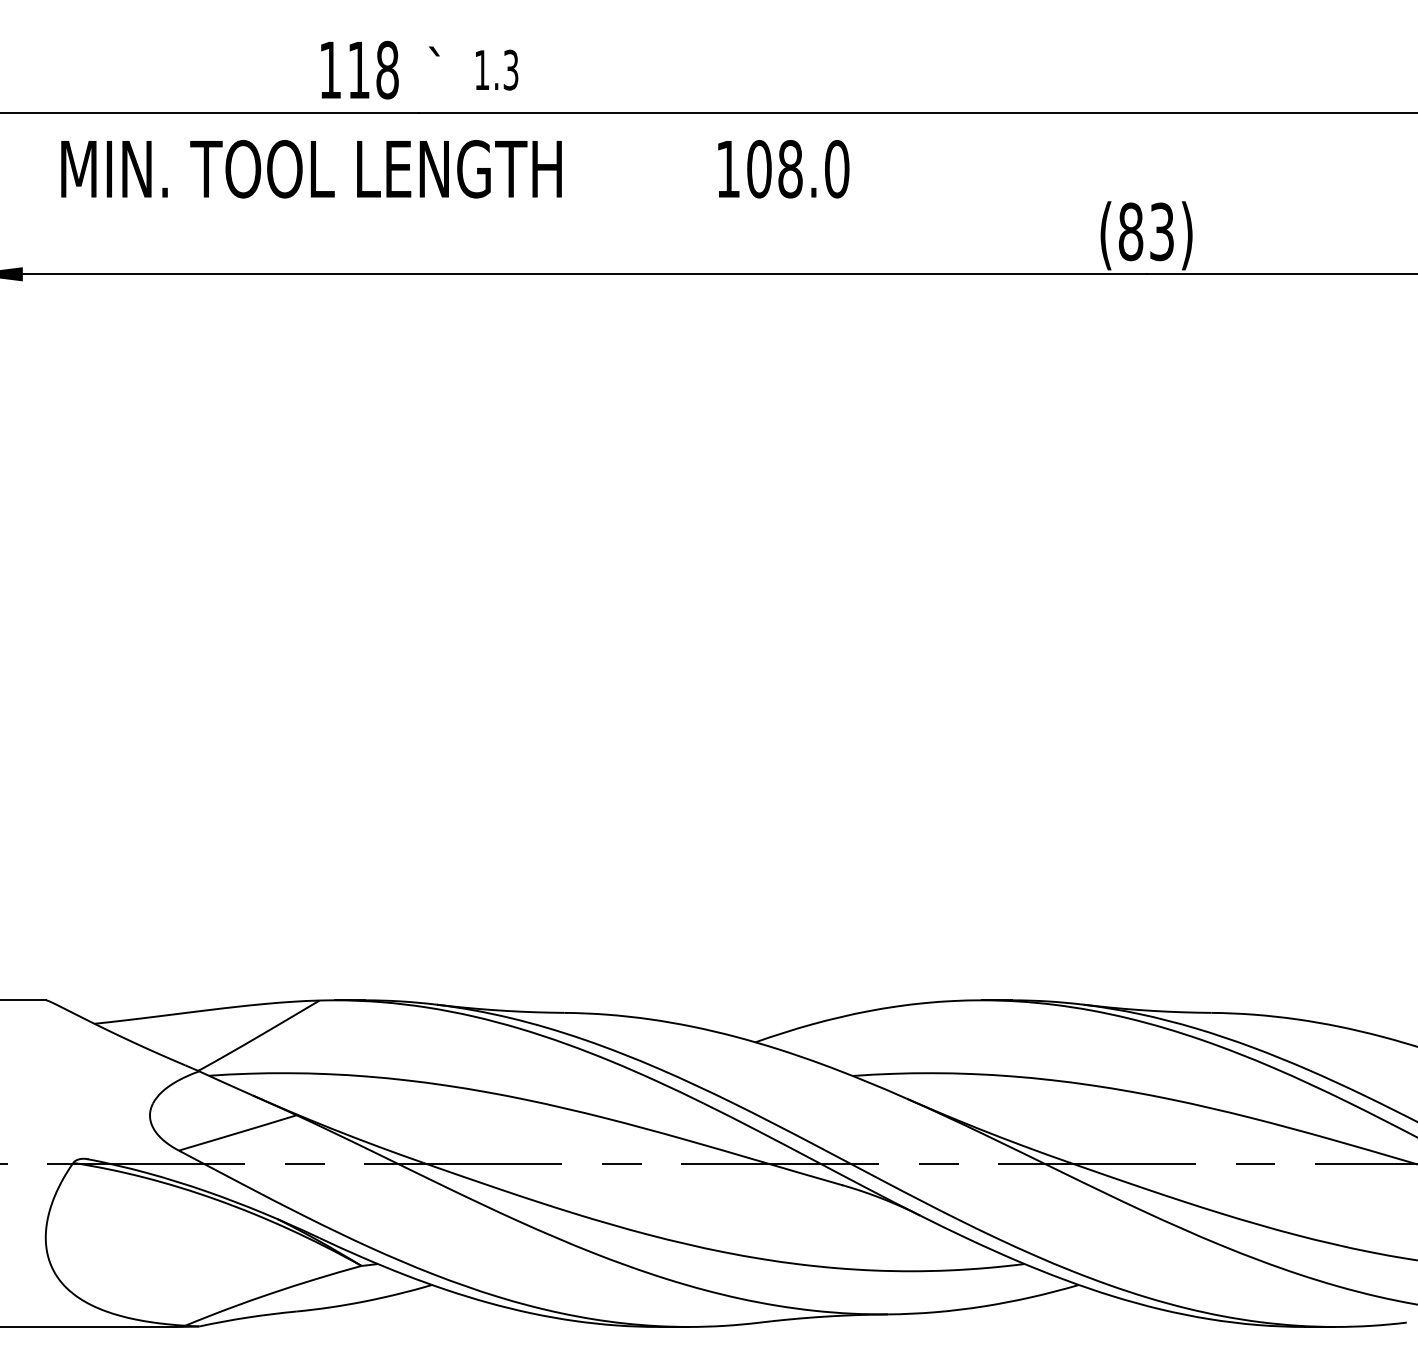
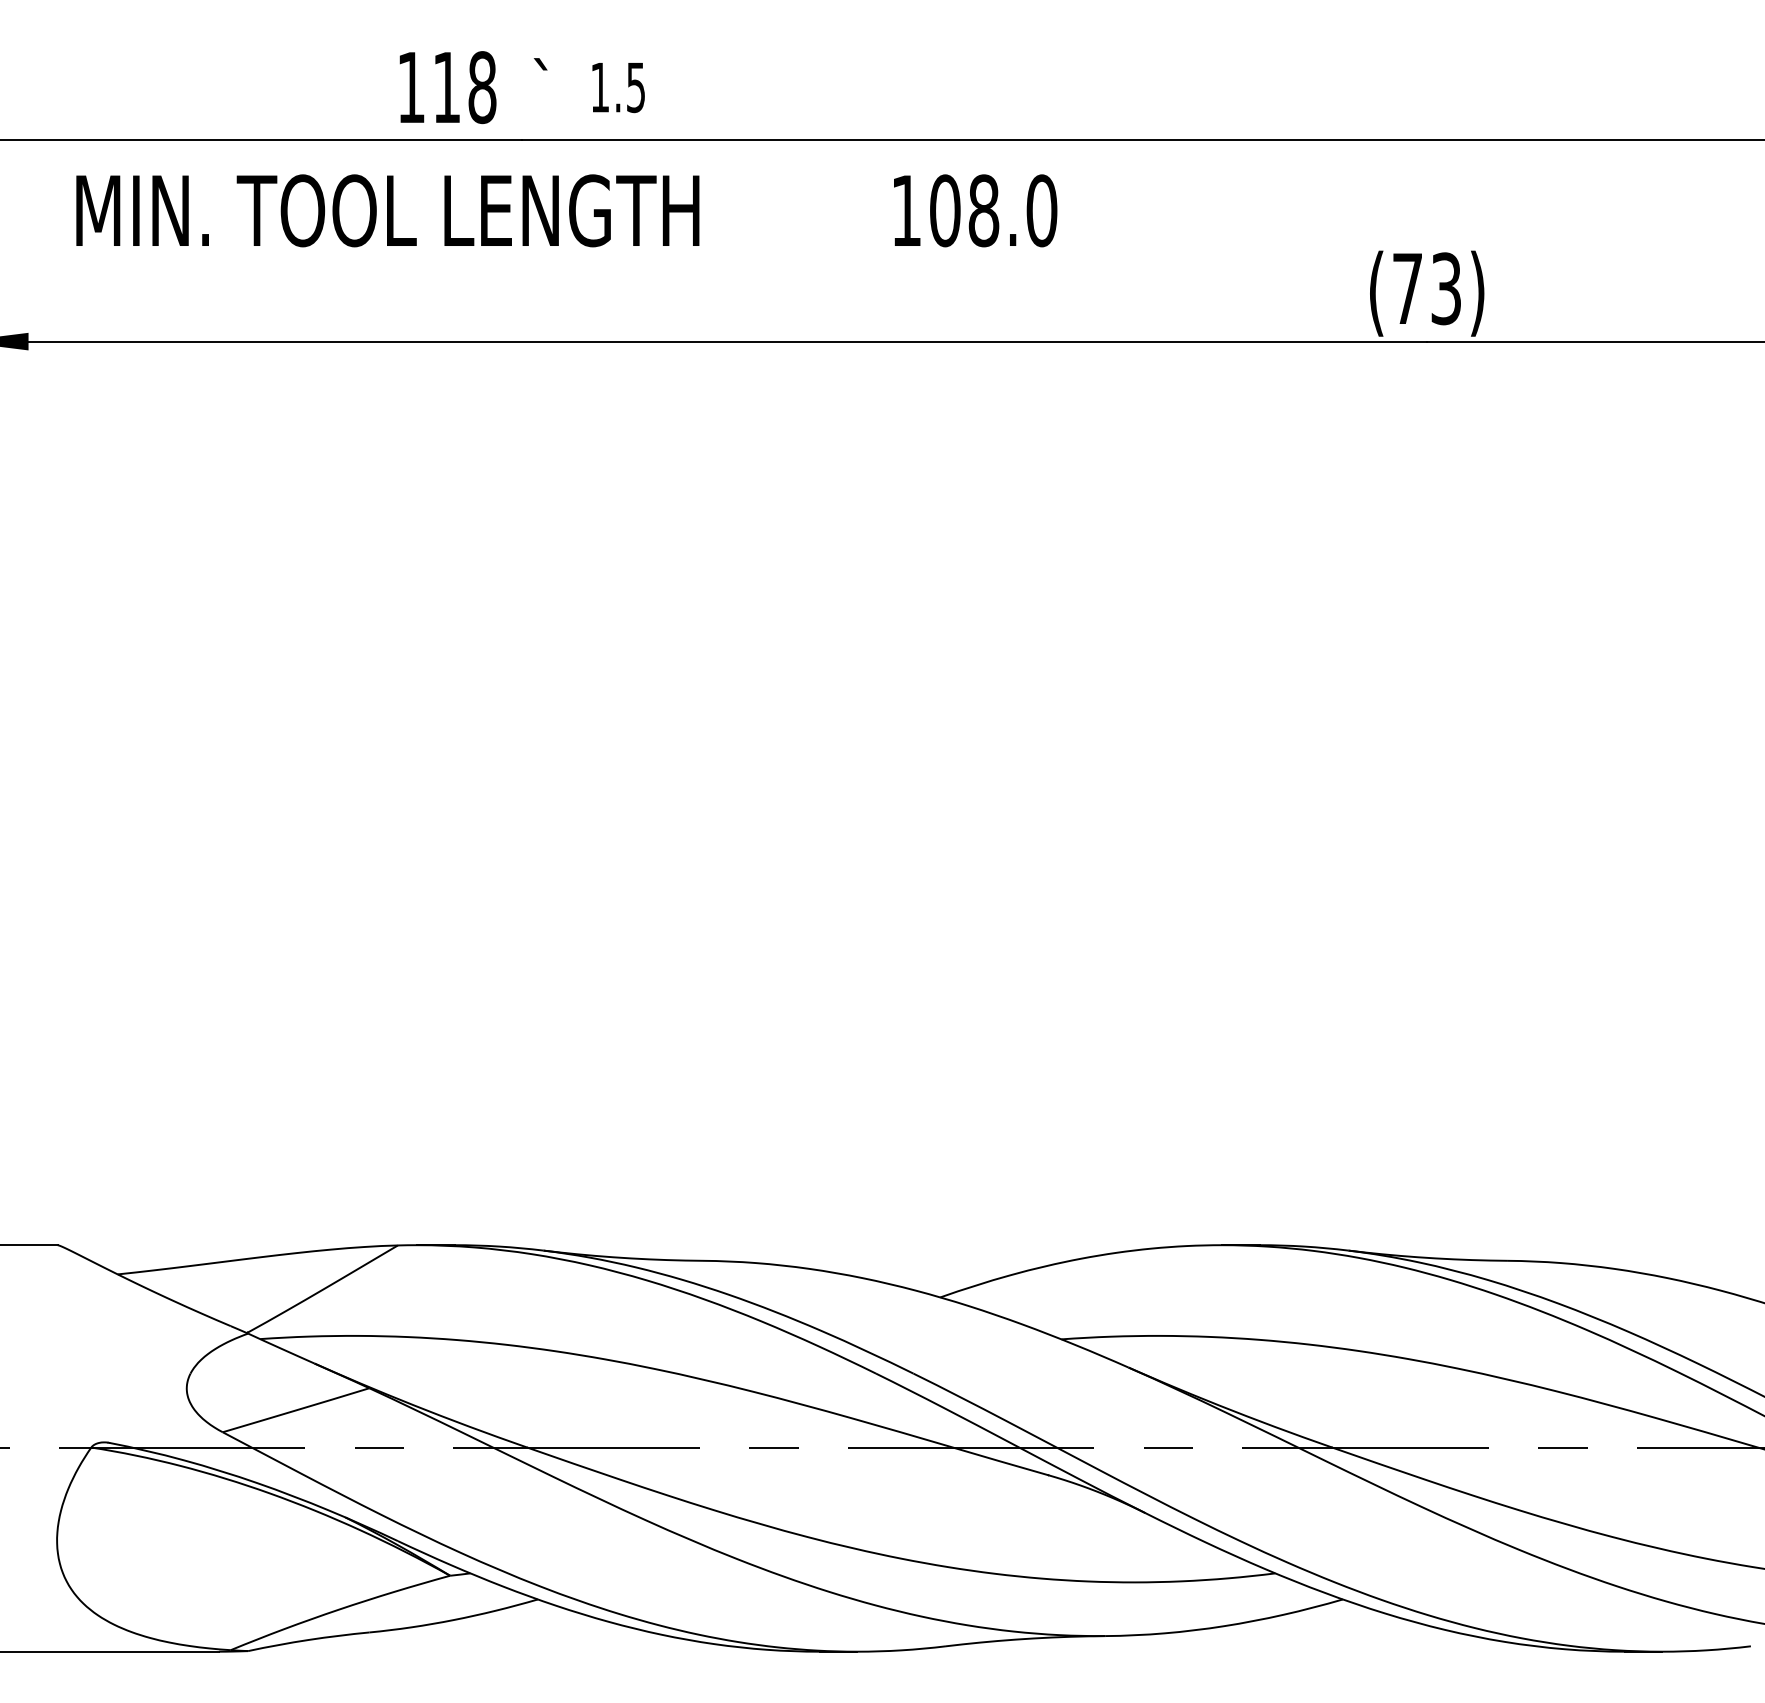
text: (511, 70) -> (636, 87), 1.3 -> 1.5
text: (1130, 231) -> (1407, 288), (83) -> (73)

